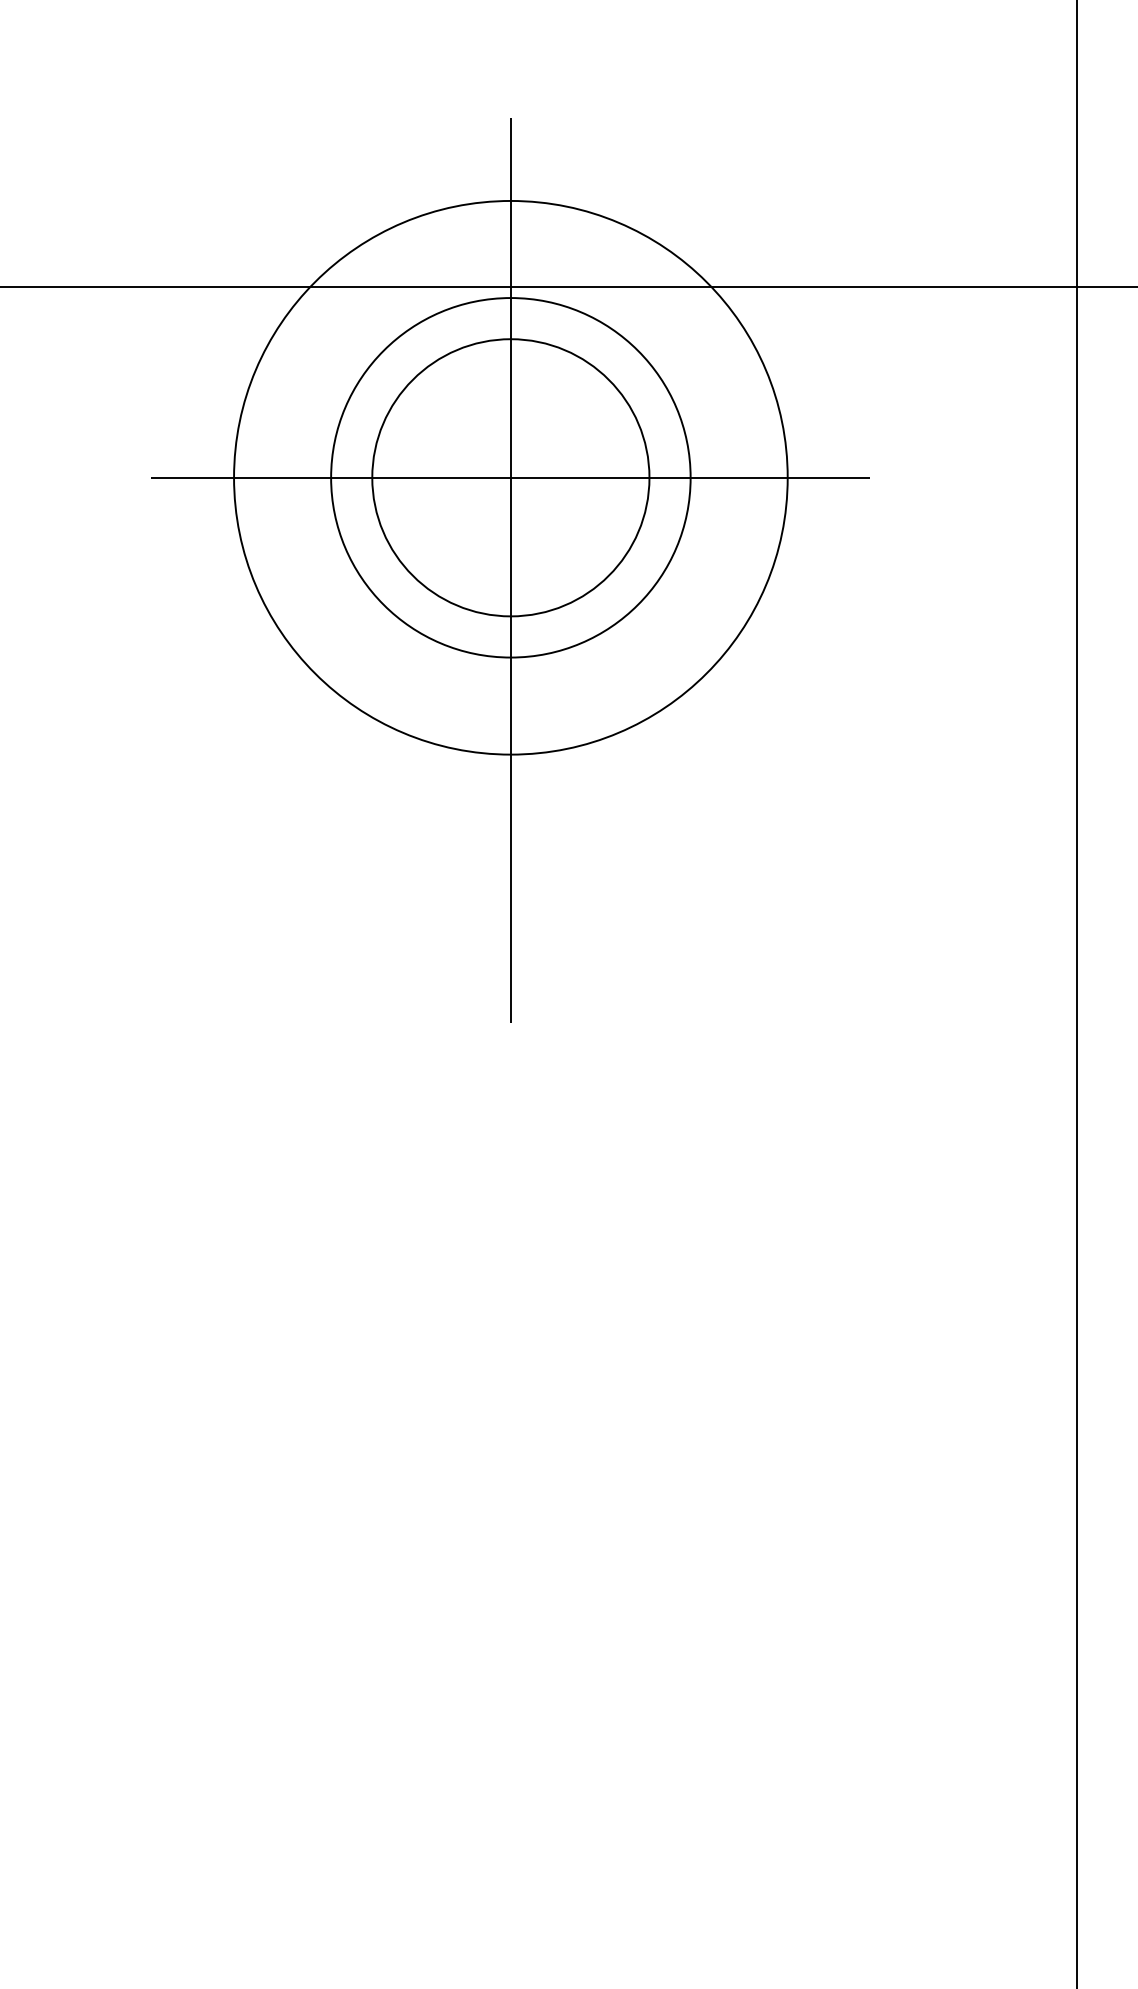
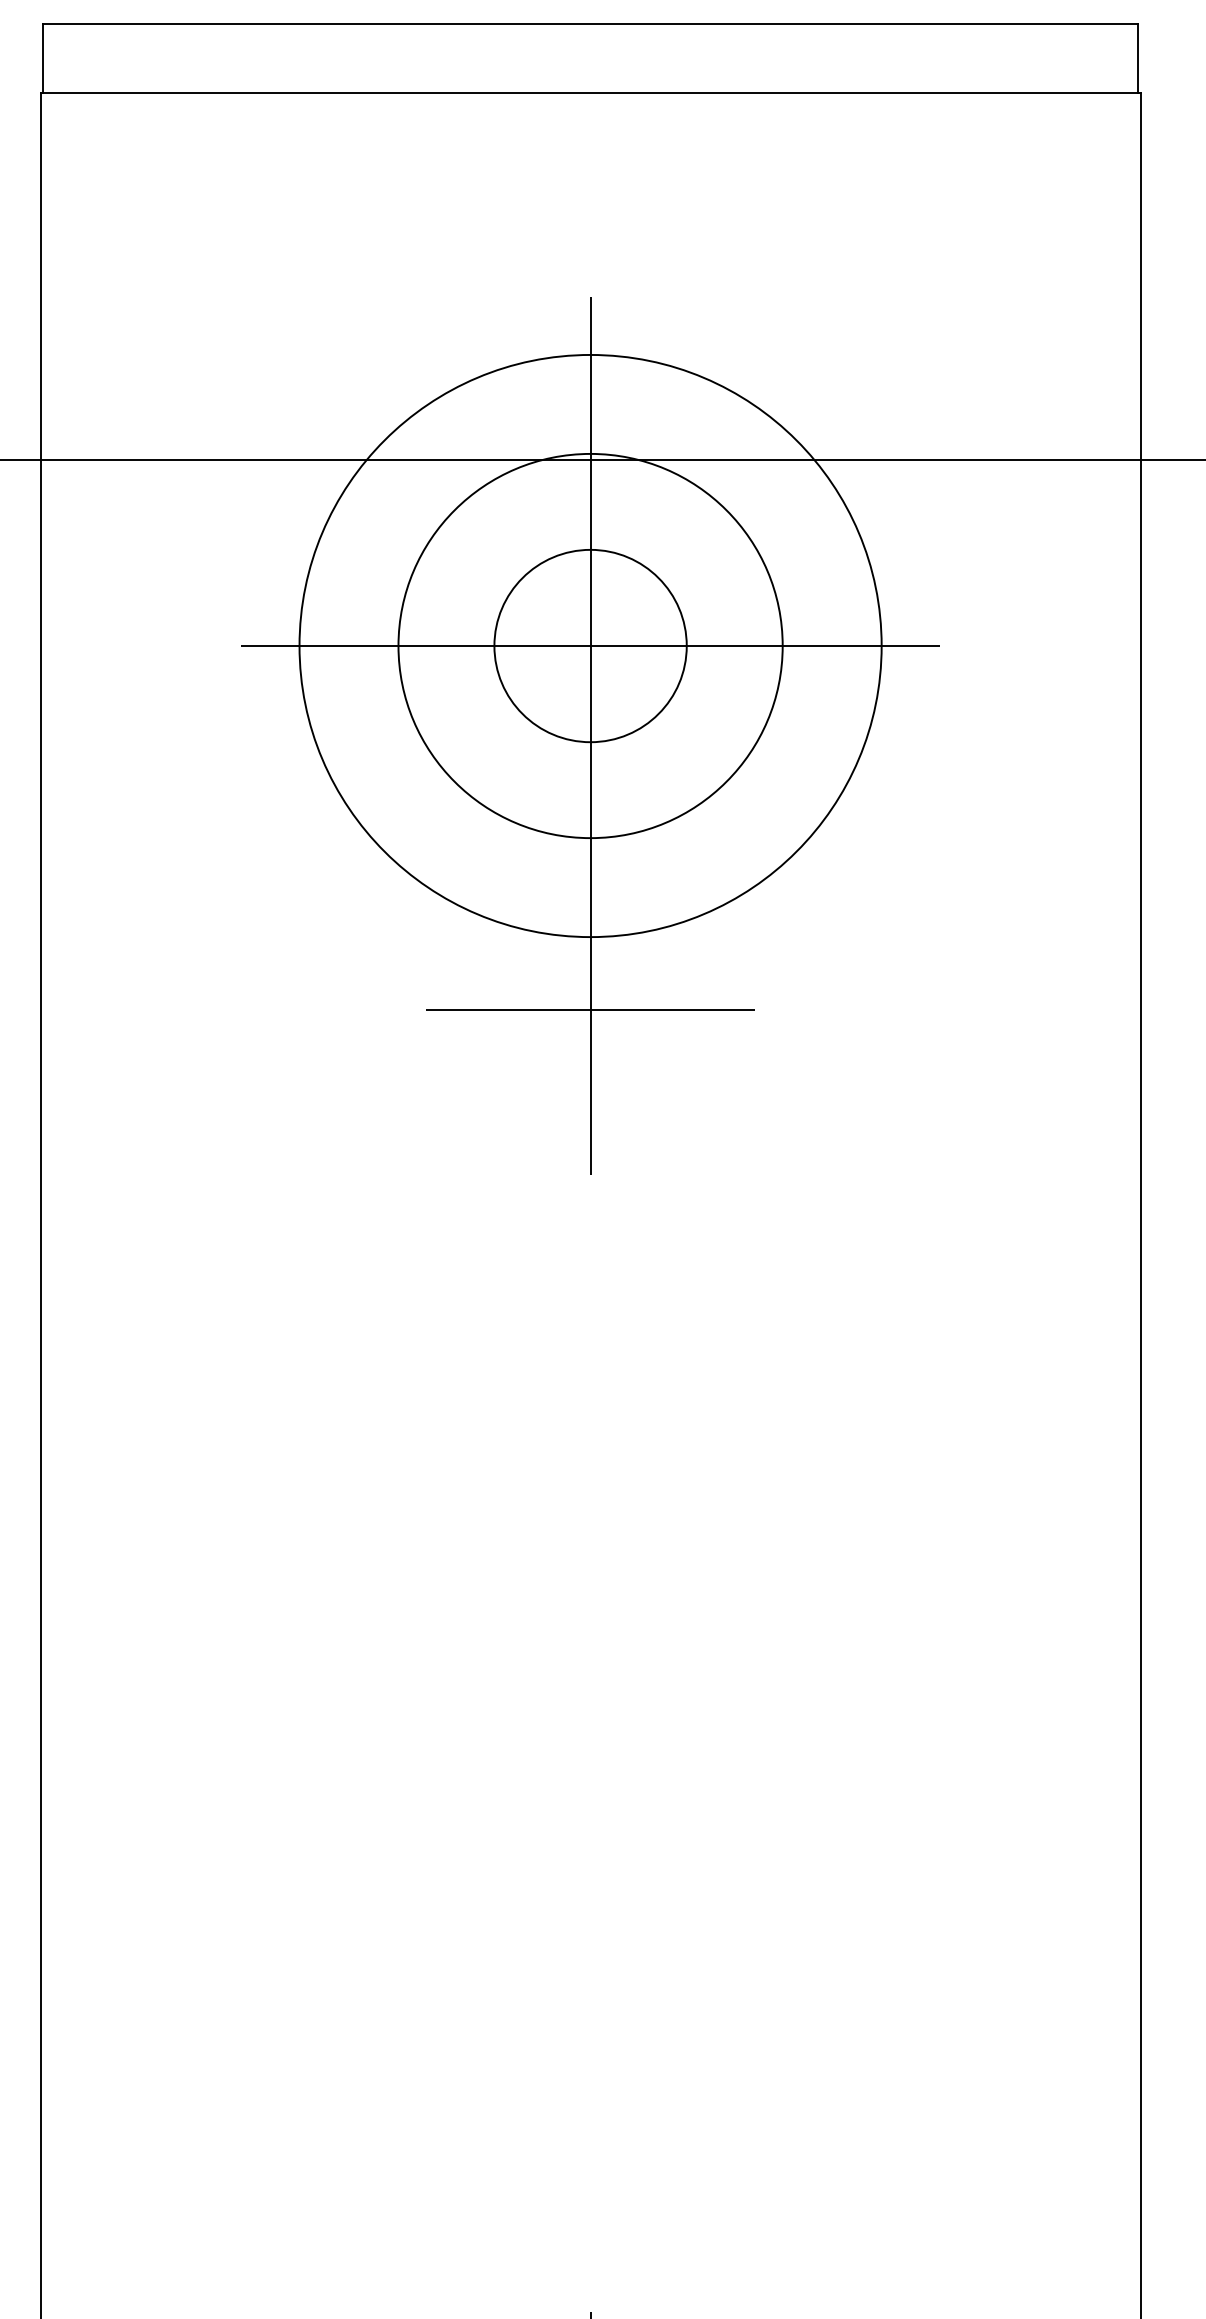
circle: (510, 477) -> (590, 645), size x0.71
circle: (510, 477) -> (590, 645), size x0.71
circle: (510, 477) -> (590, 645), size x1.67
line: (510, 852) -> (590, 1010), added

